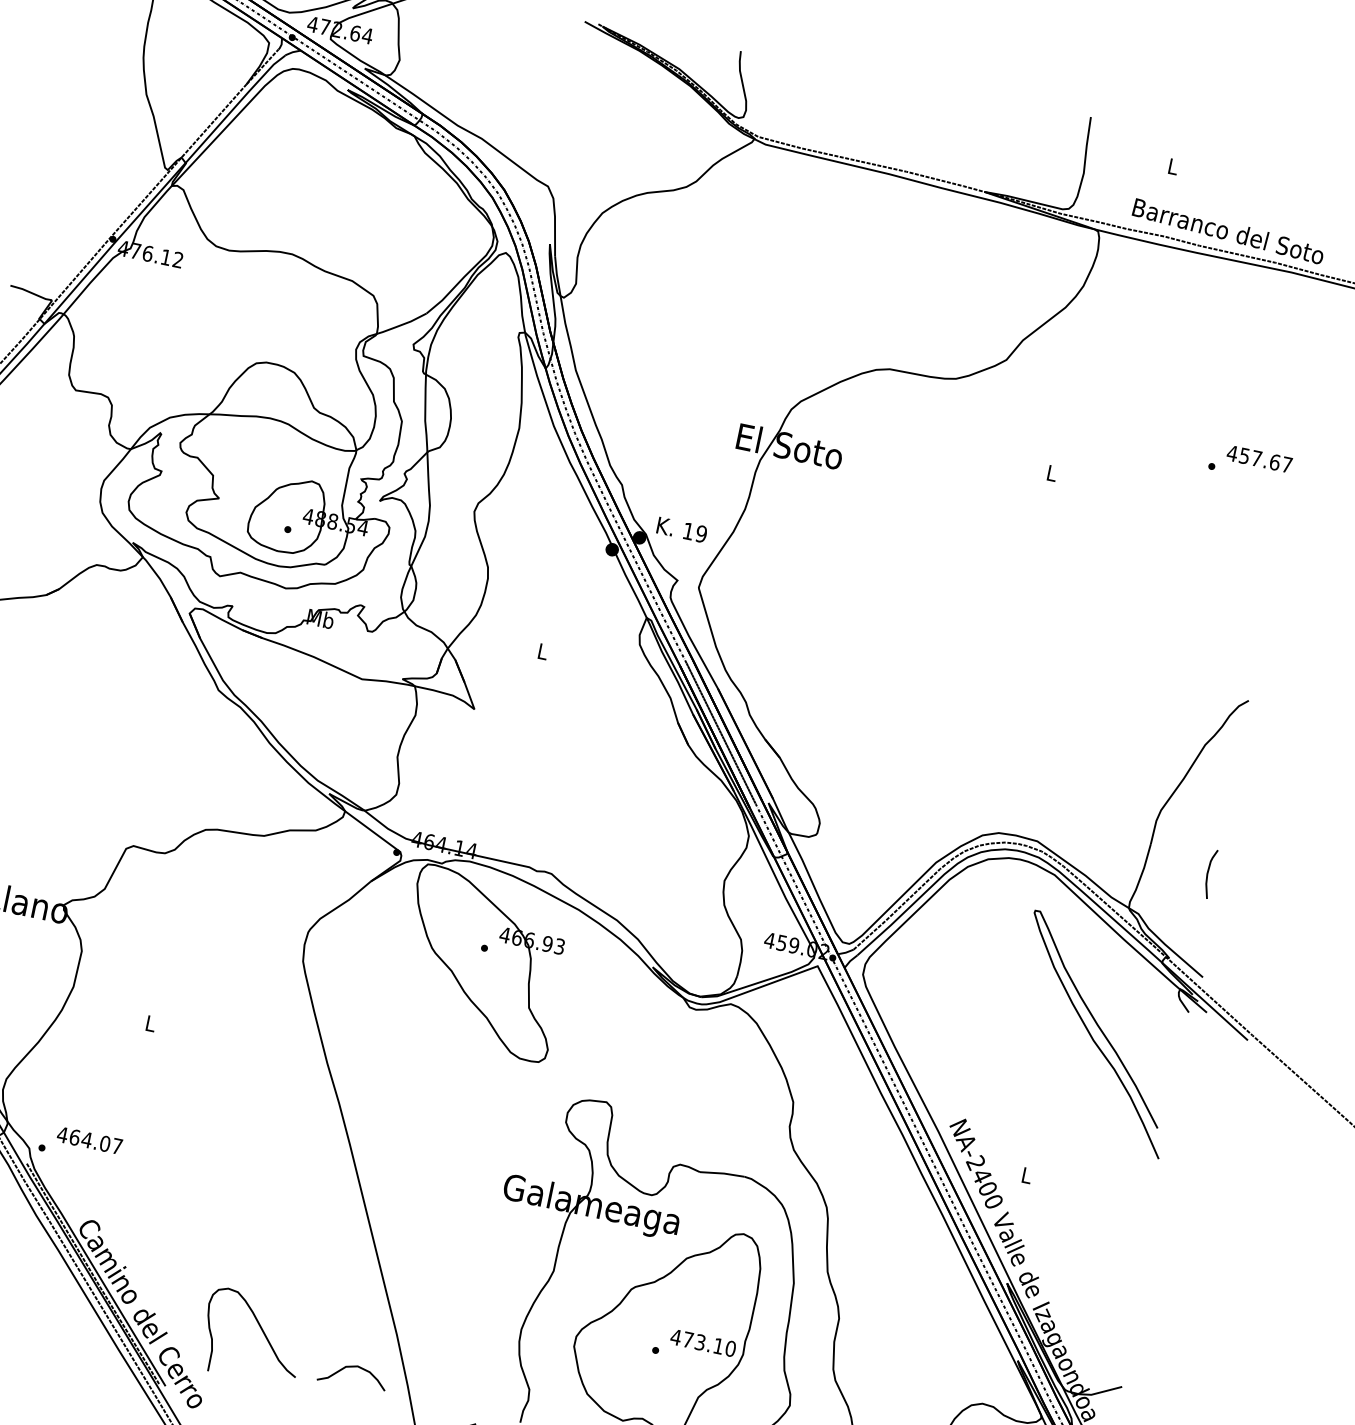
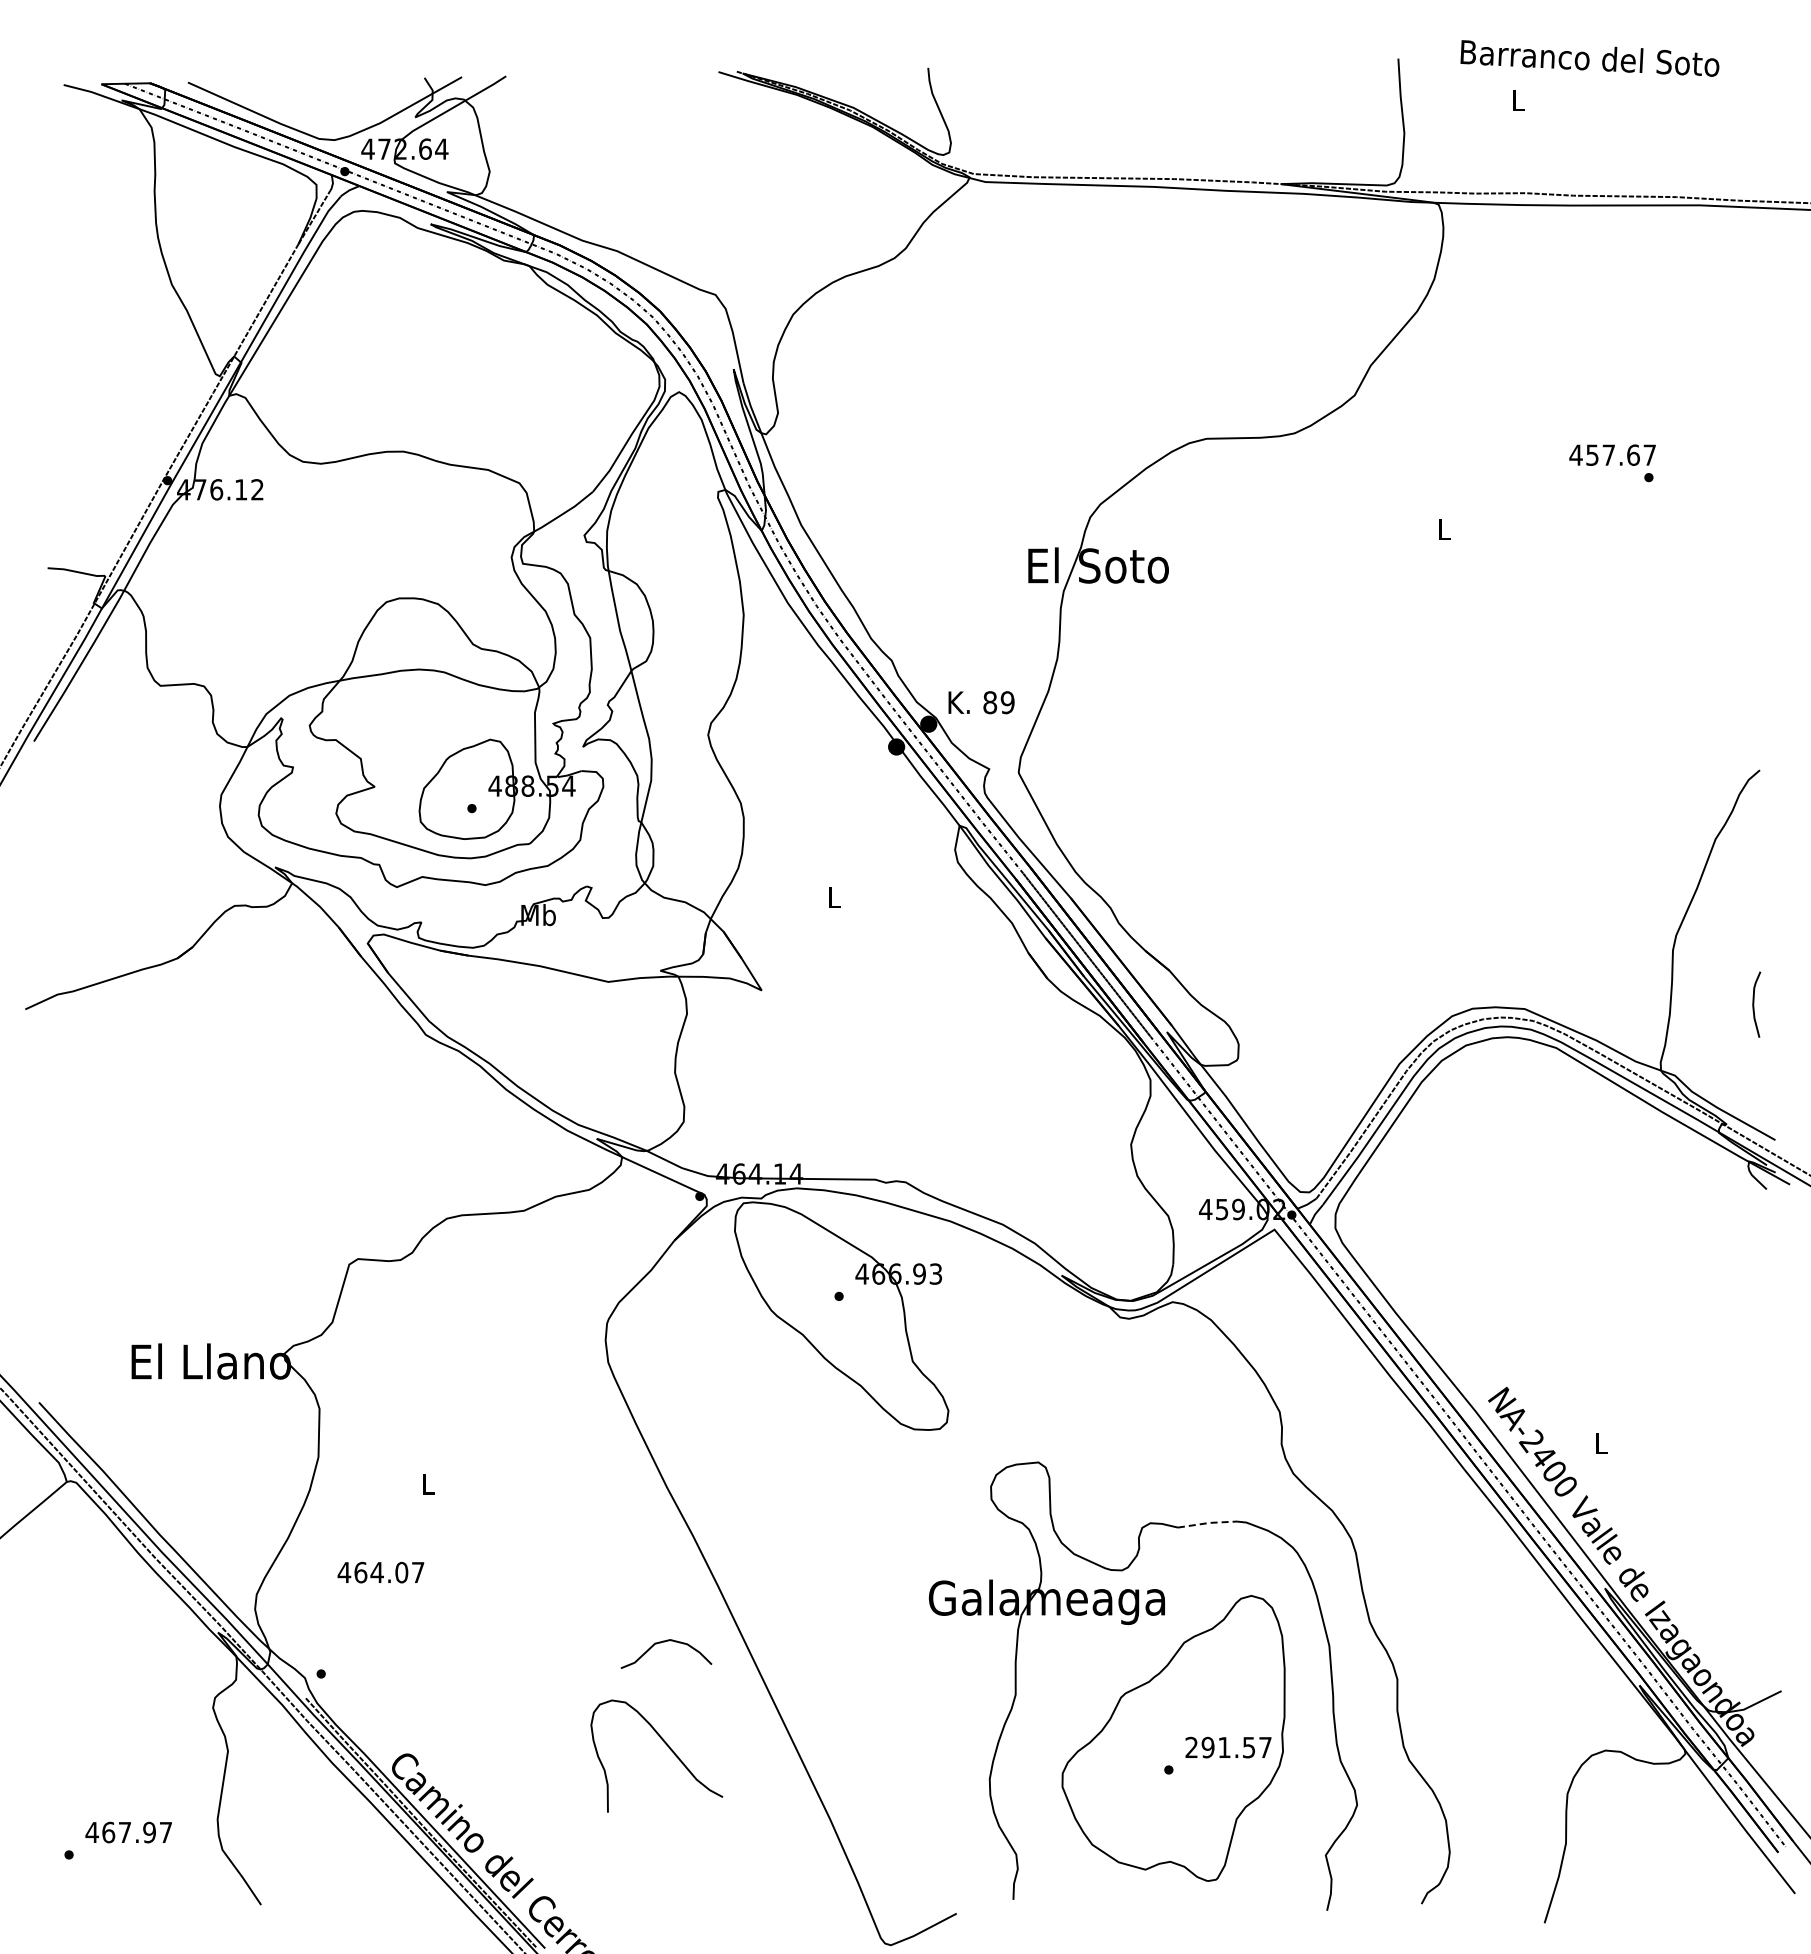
text: (1228, 231) -> (1589, 58), moved
text: (1259, 458) -> (1612, 454), moved
text: (688, 531) -> (990, 702), 19 -> 89
curve: (1092, 1036) -> (1648, 1246), removed
text: (89, 1140) -> (380, 1572), moved
line: (722, 1173) -> (1207, 1523), solid -> dashed
curve: (261, 1330) -> (666, 1745), moved
text: (702, 1342) -> (1227, 1747), 473.10 -> 291.57
curve: (353, 1367) -> (665, 1642), moved

